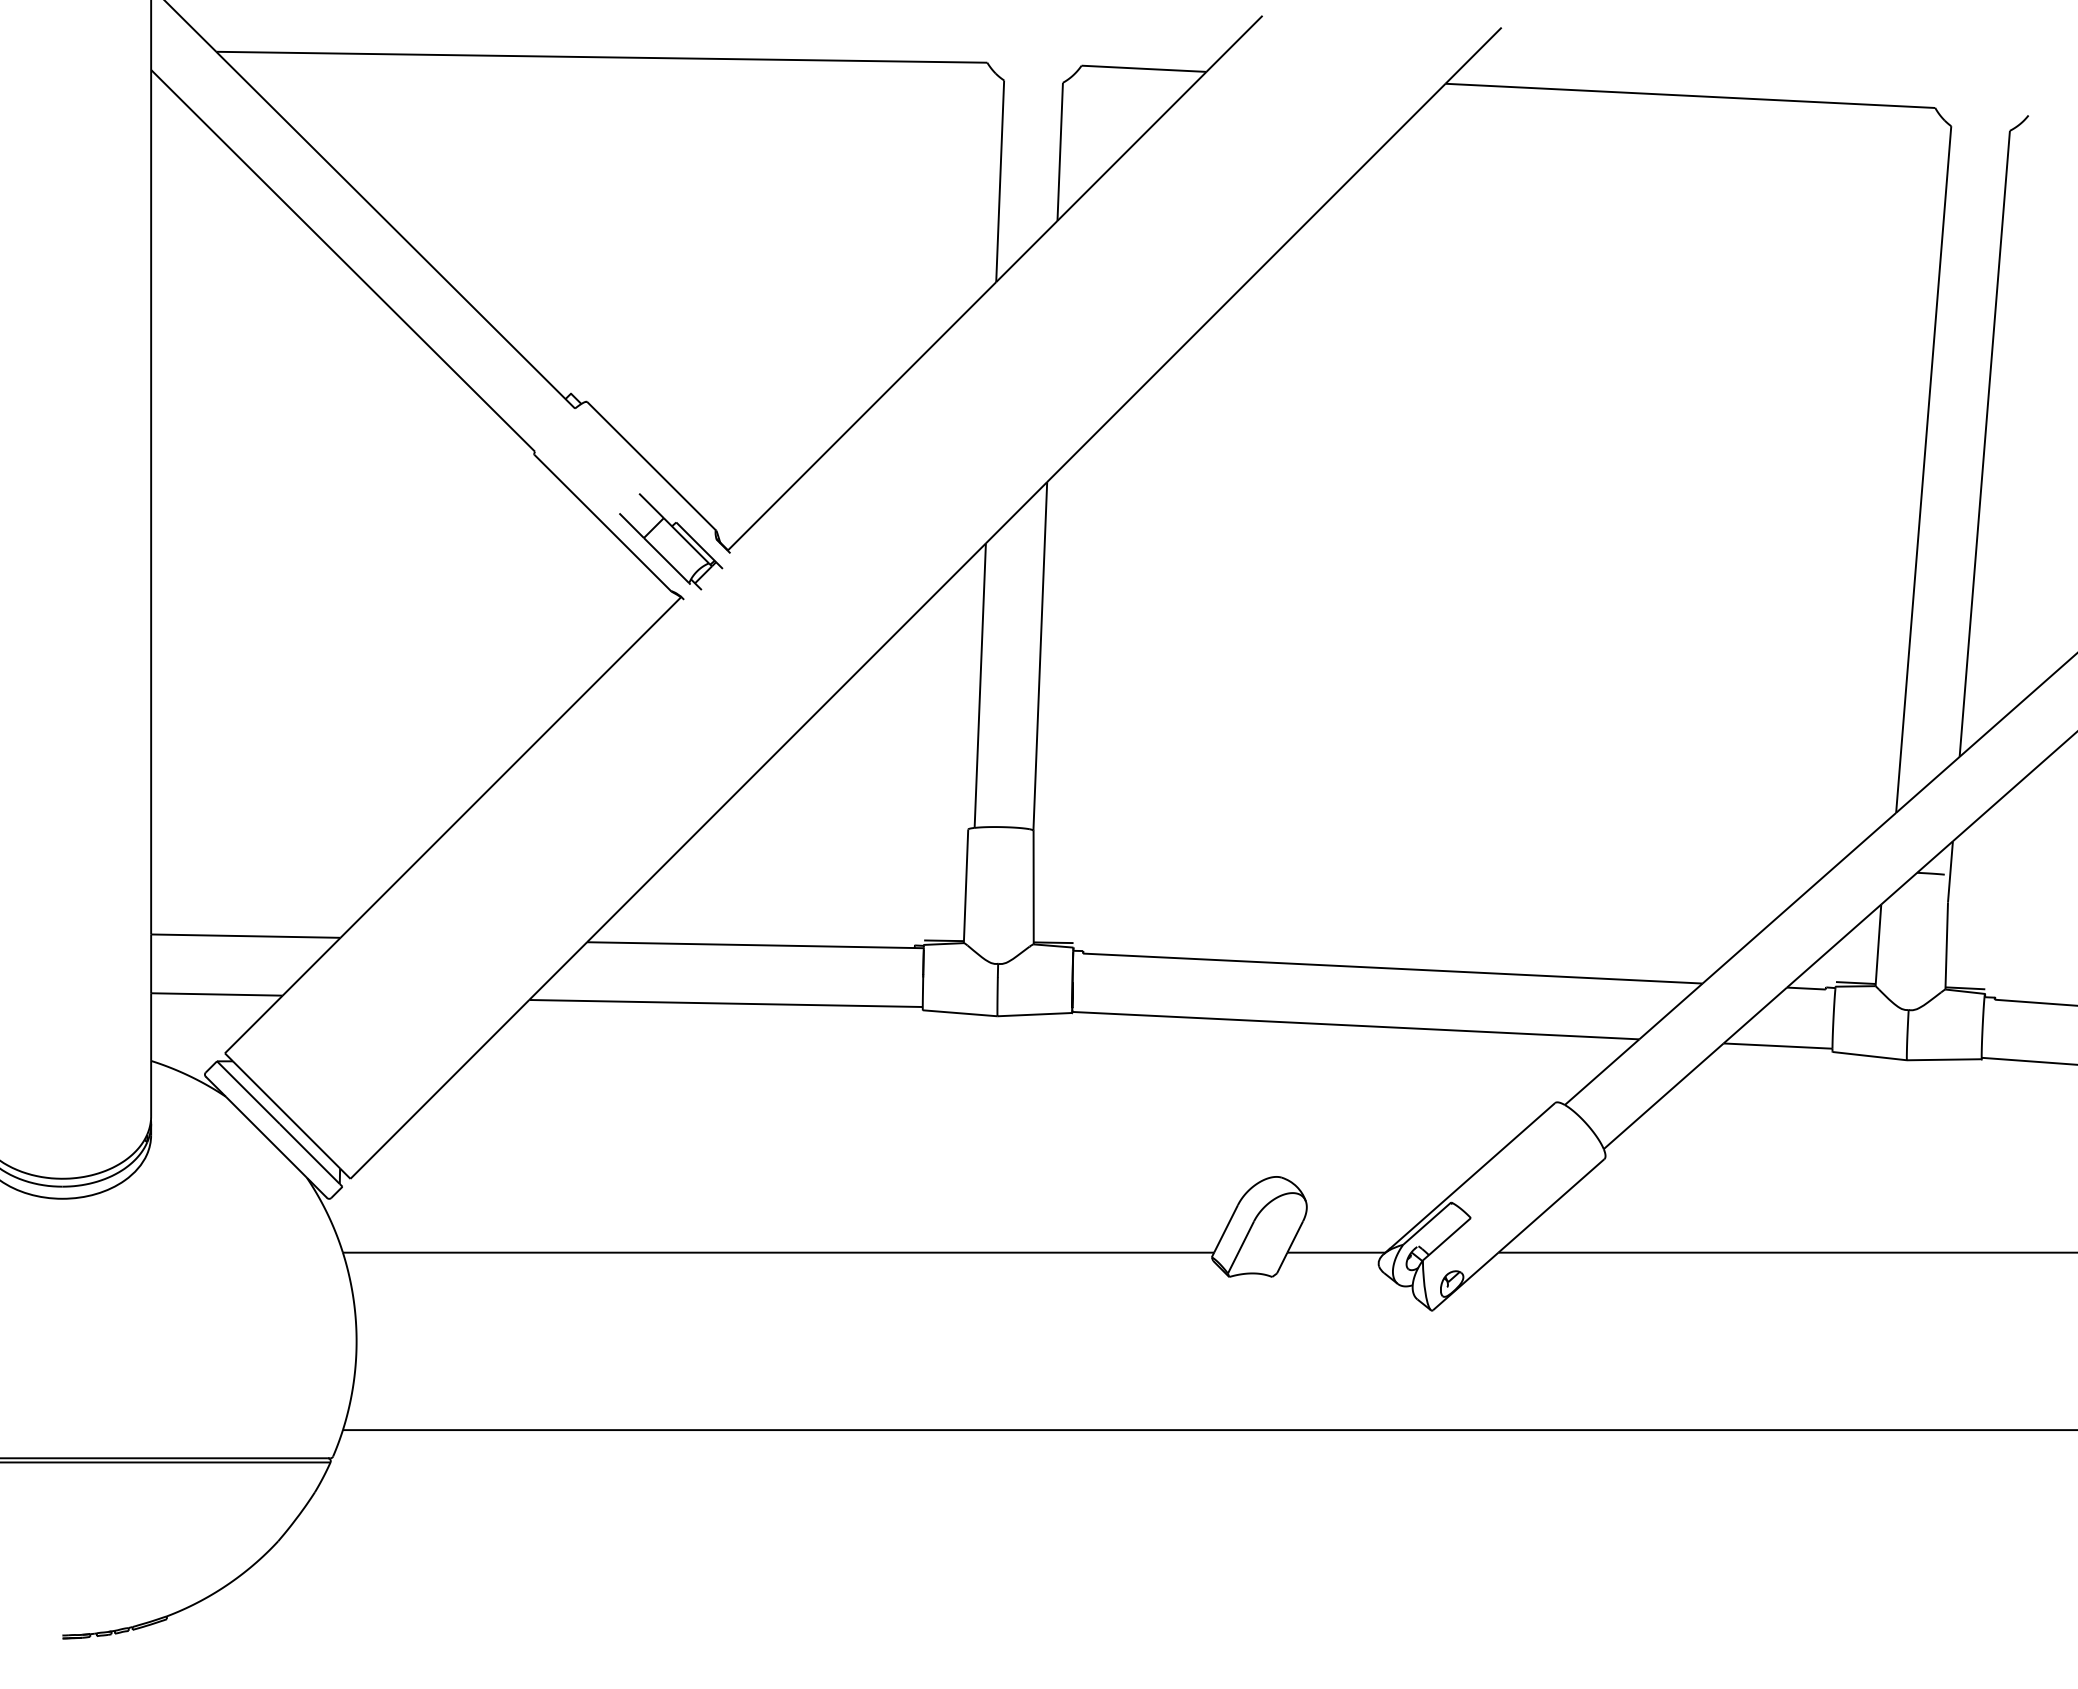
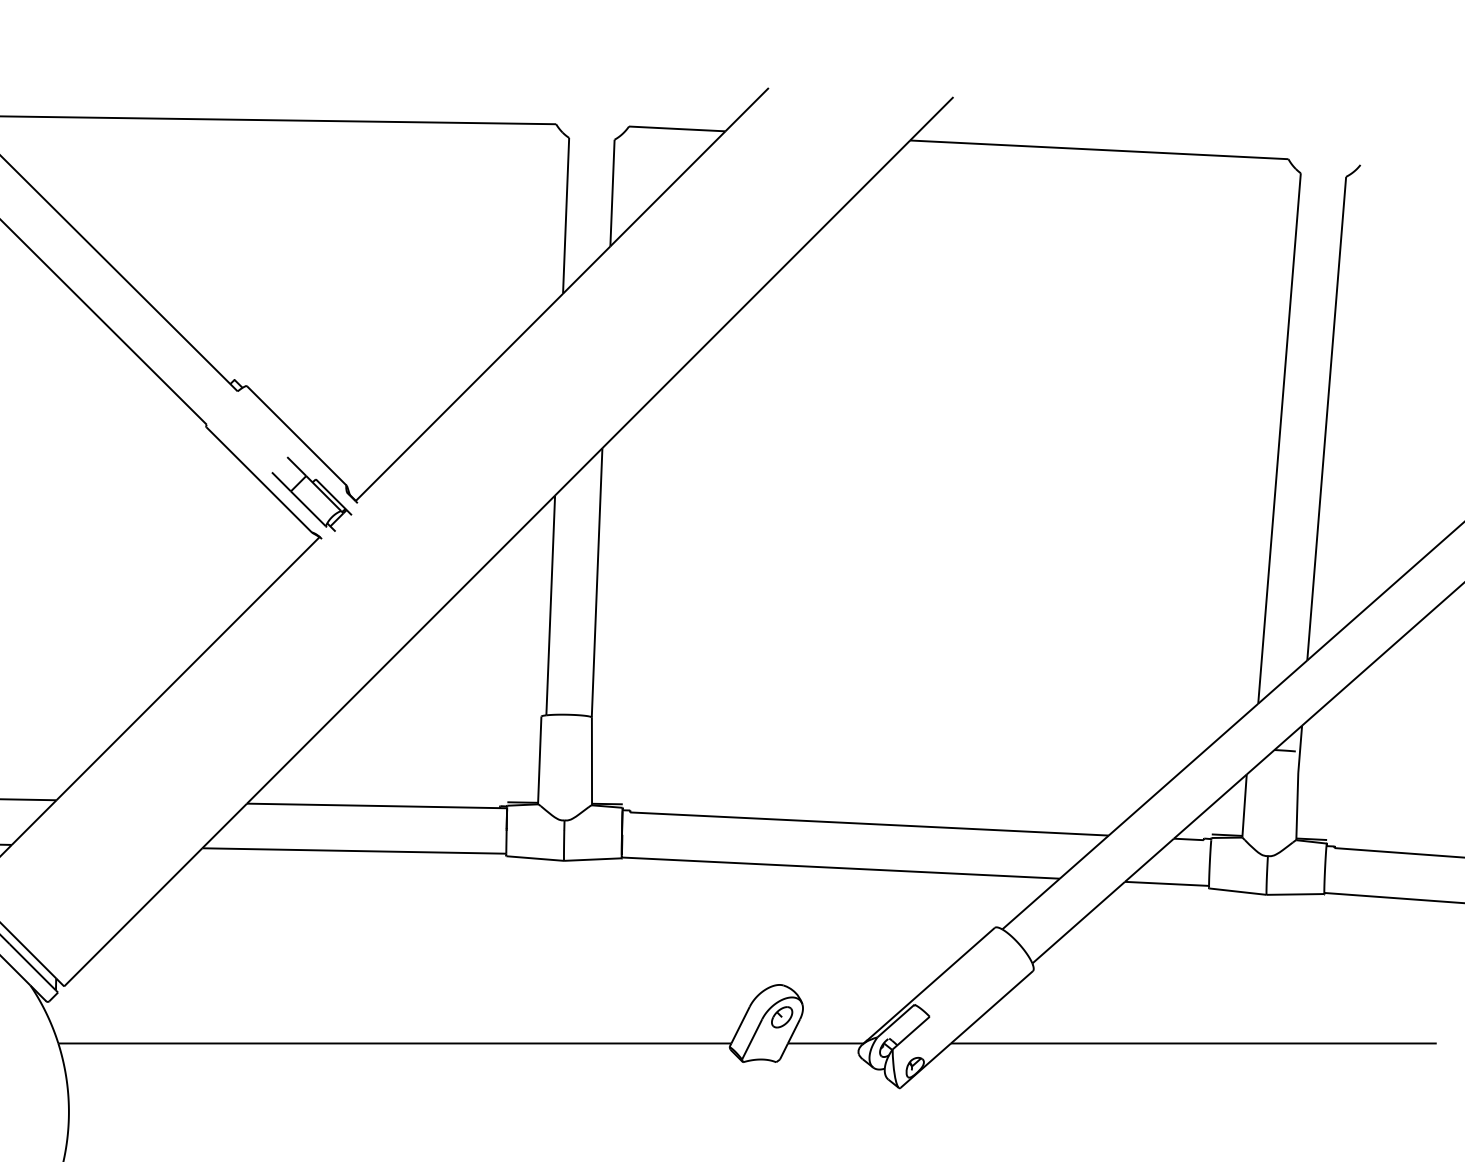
part: (1279, 1218) -> (781, 1017), added

